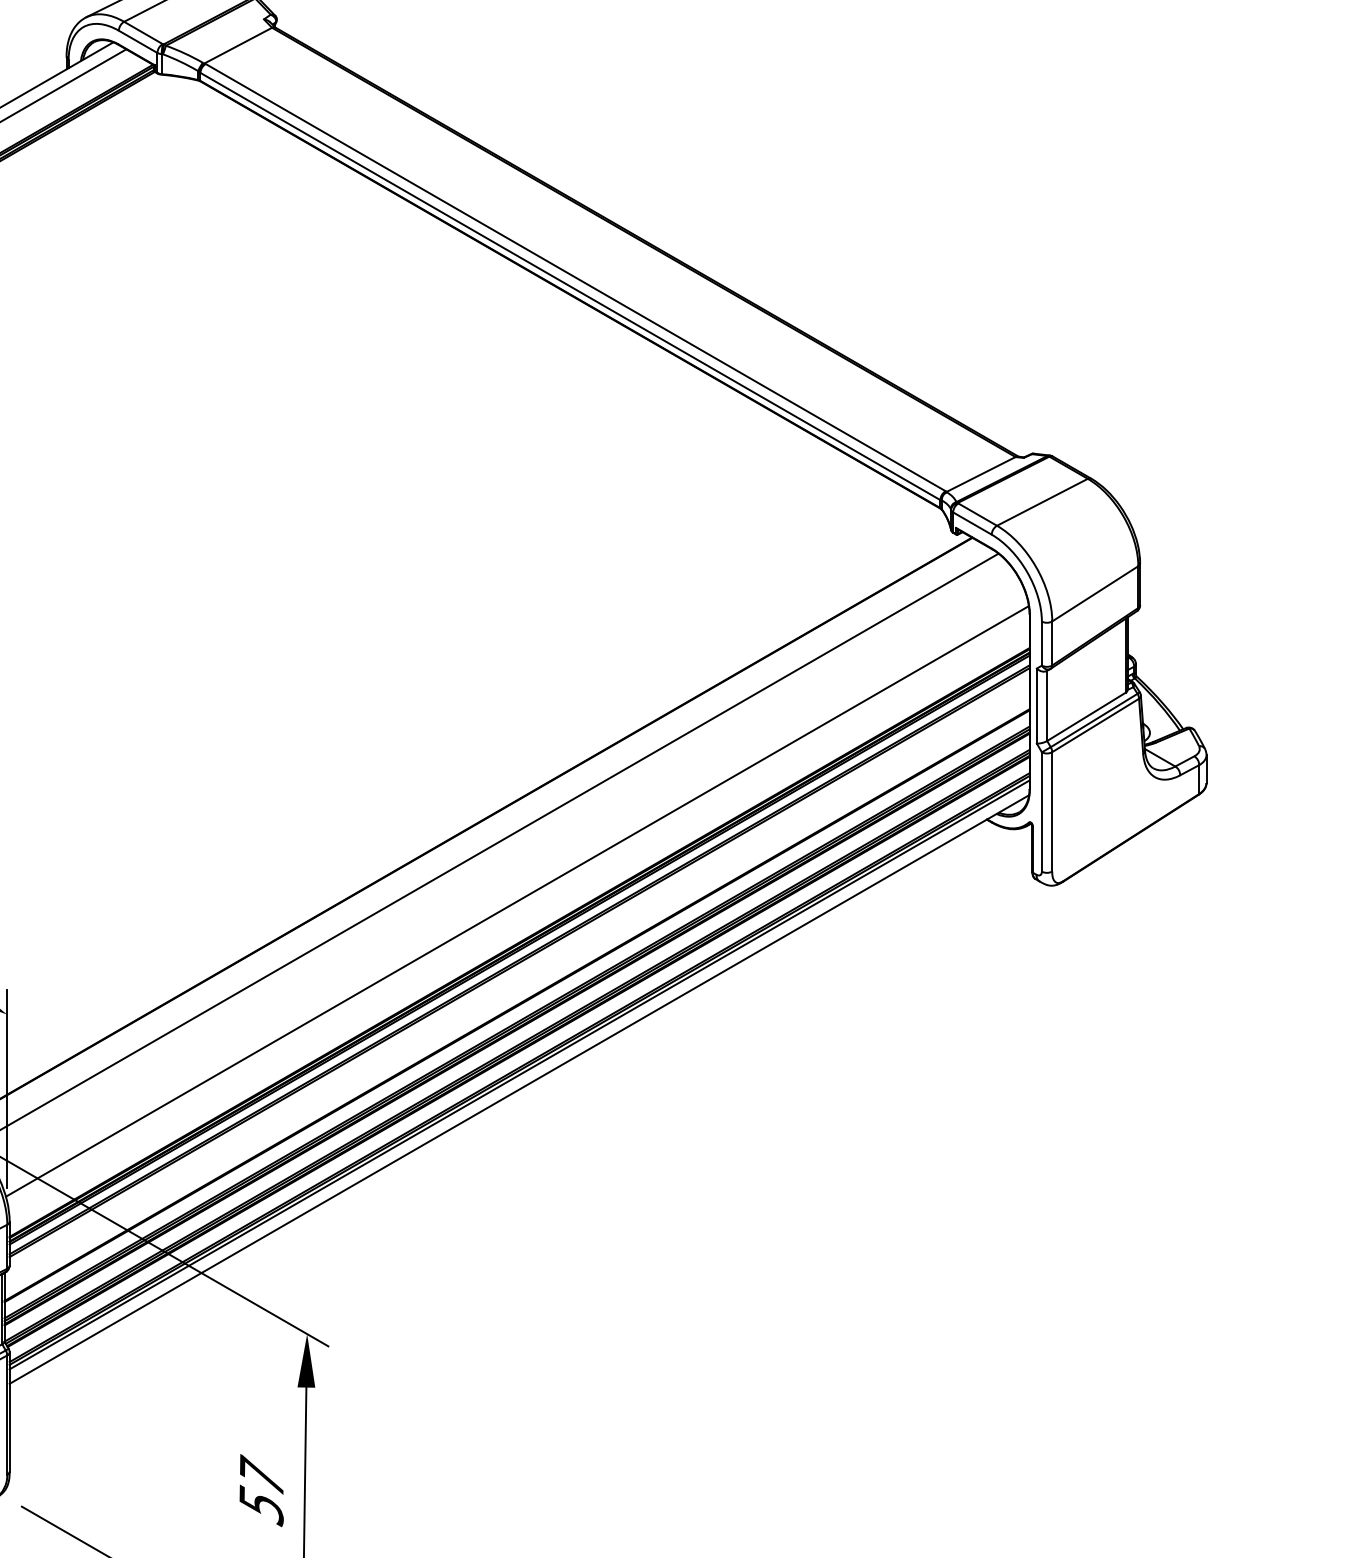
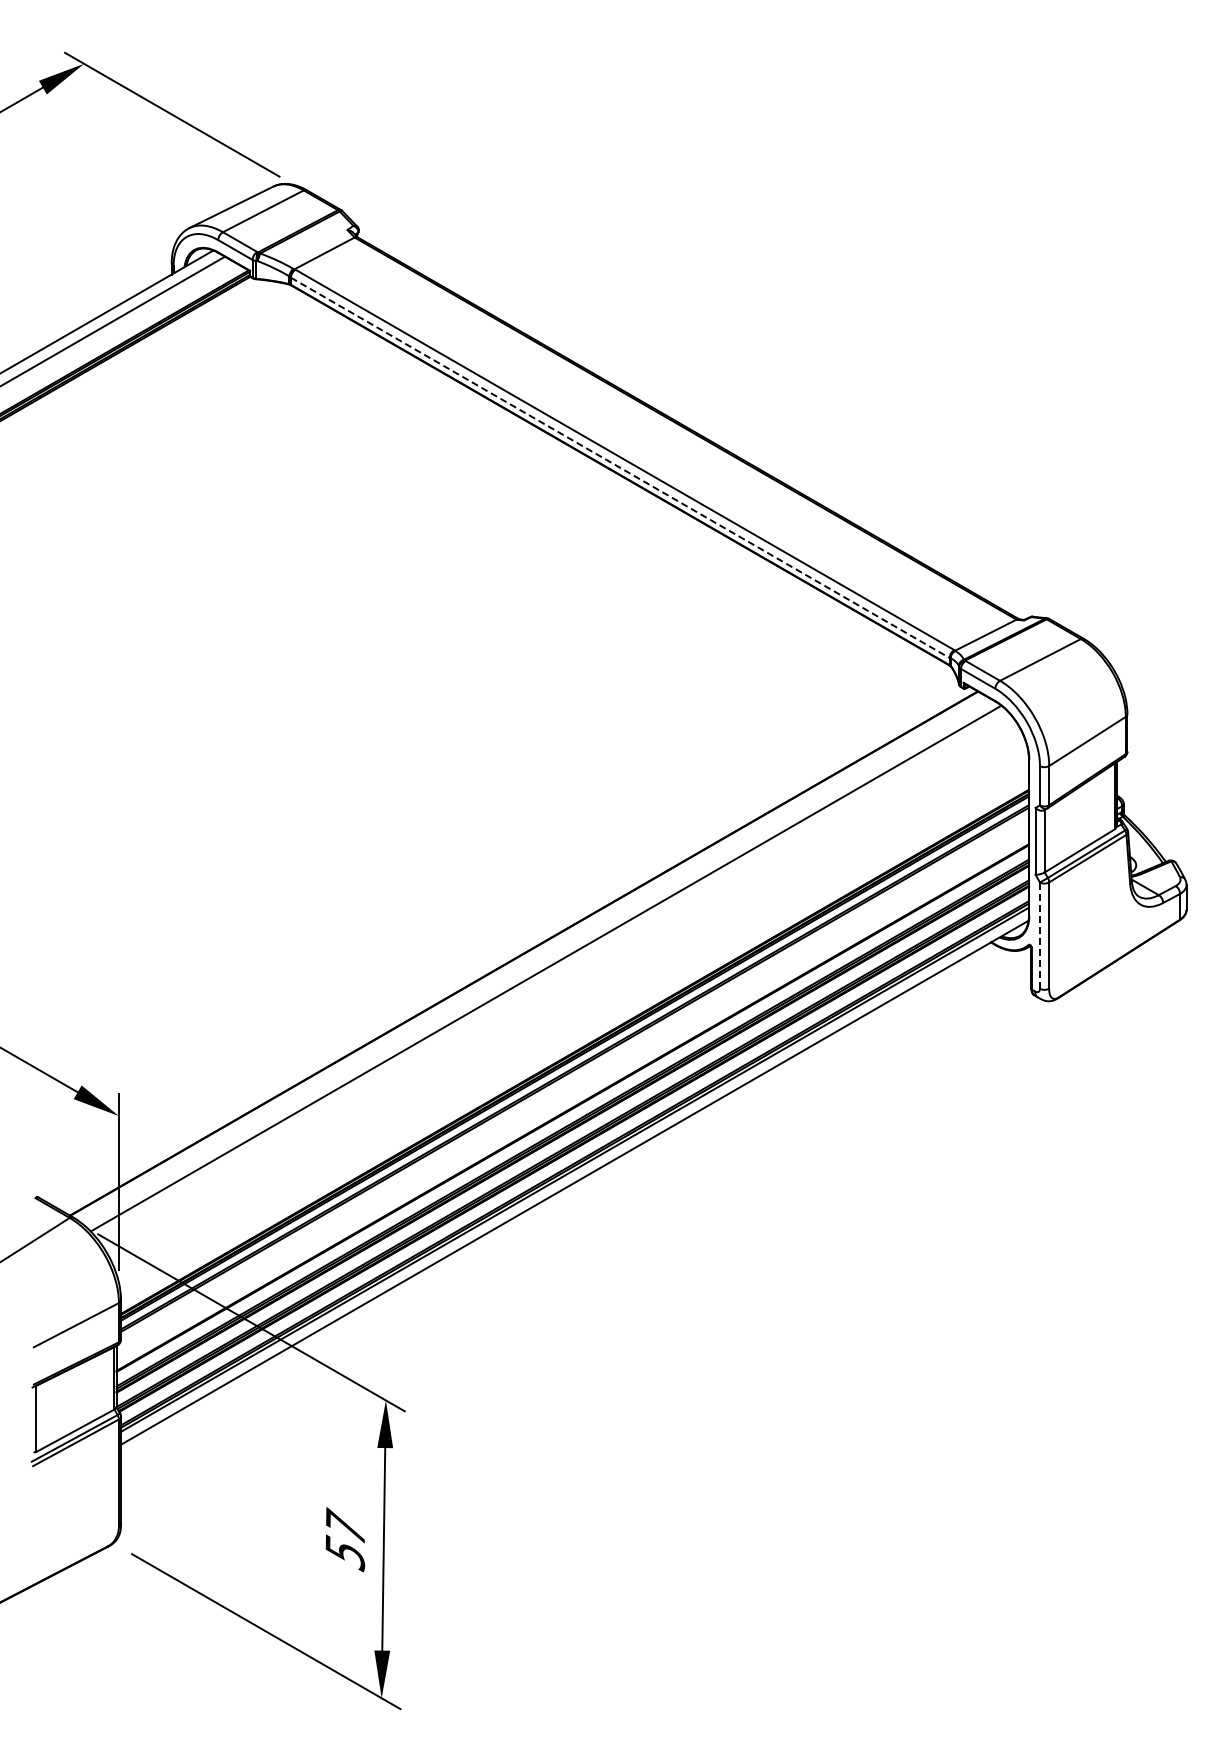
line: (570, 287) -> (620, 468), solid -> dashed
line: (1042, 812) -> (1040, 936), solid -> dashed
line: (516, 901) -> (572, 1015), removed

